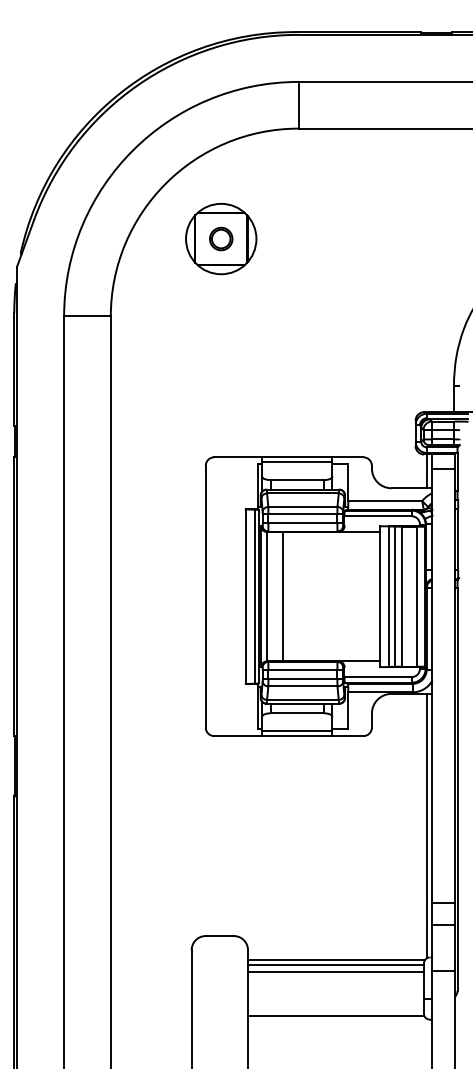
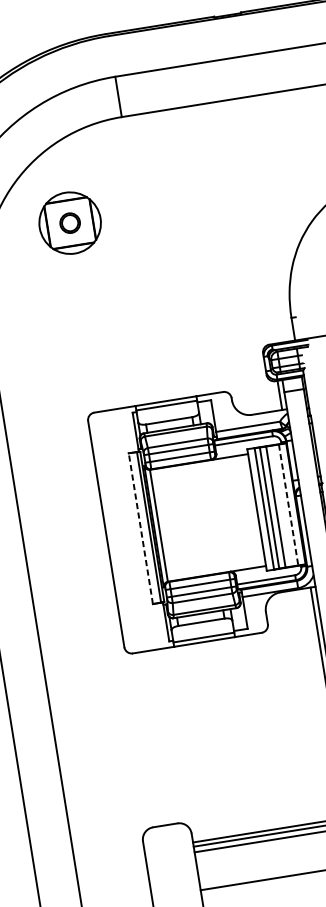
line: (245, 596) -> (140, 528), solid -> dashed
line: (283, 596) -> (173, 523), removed
line: (416, 597) -> (288, 505), solid -> dashed

